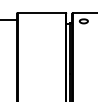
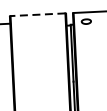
line: (41, 13) -> (37, 15), solid -> dashed

